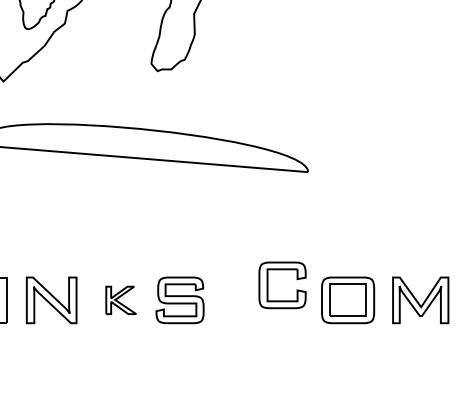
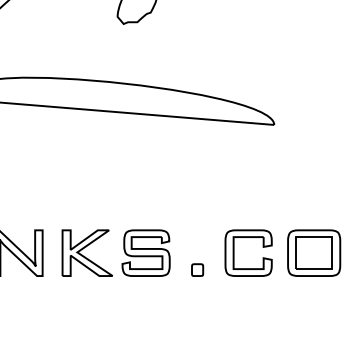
part: (268, 285) -> (234, 253), moved
part: (120, 300) -> (86, 253), size x1.67
part: (231, 317) -> (197, 270), added

